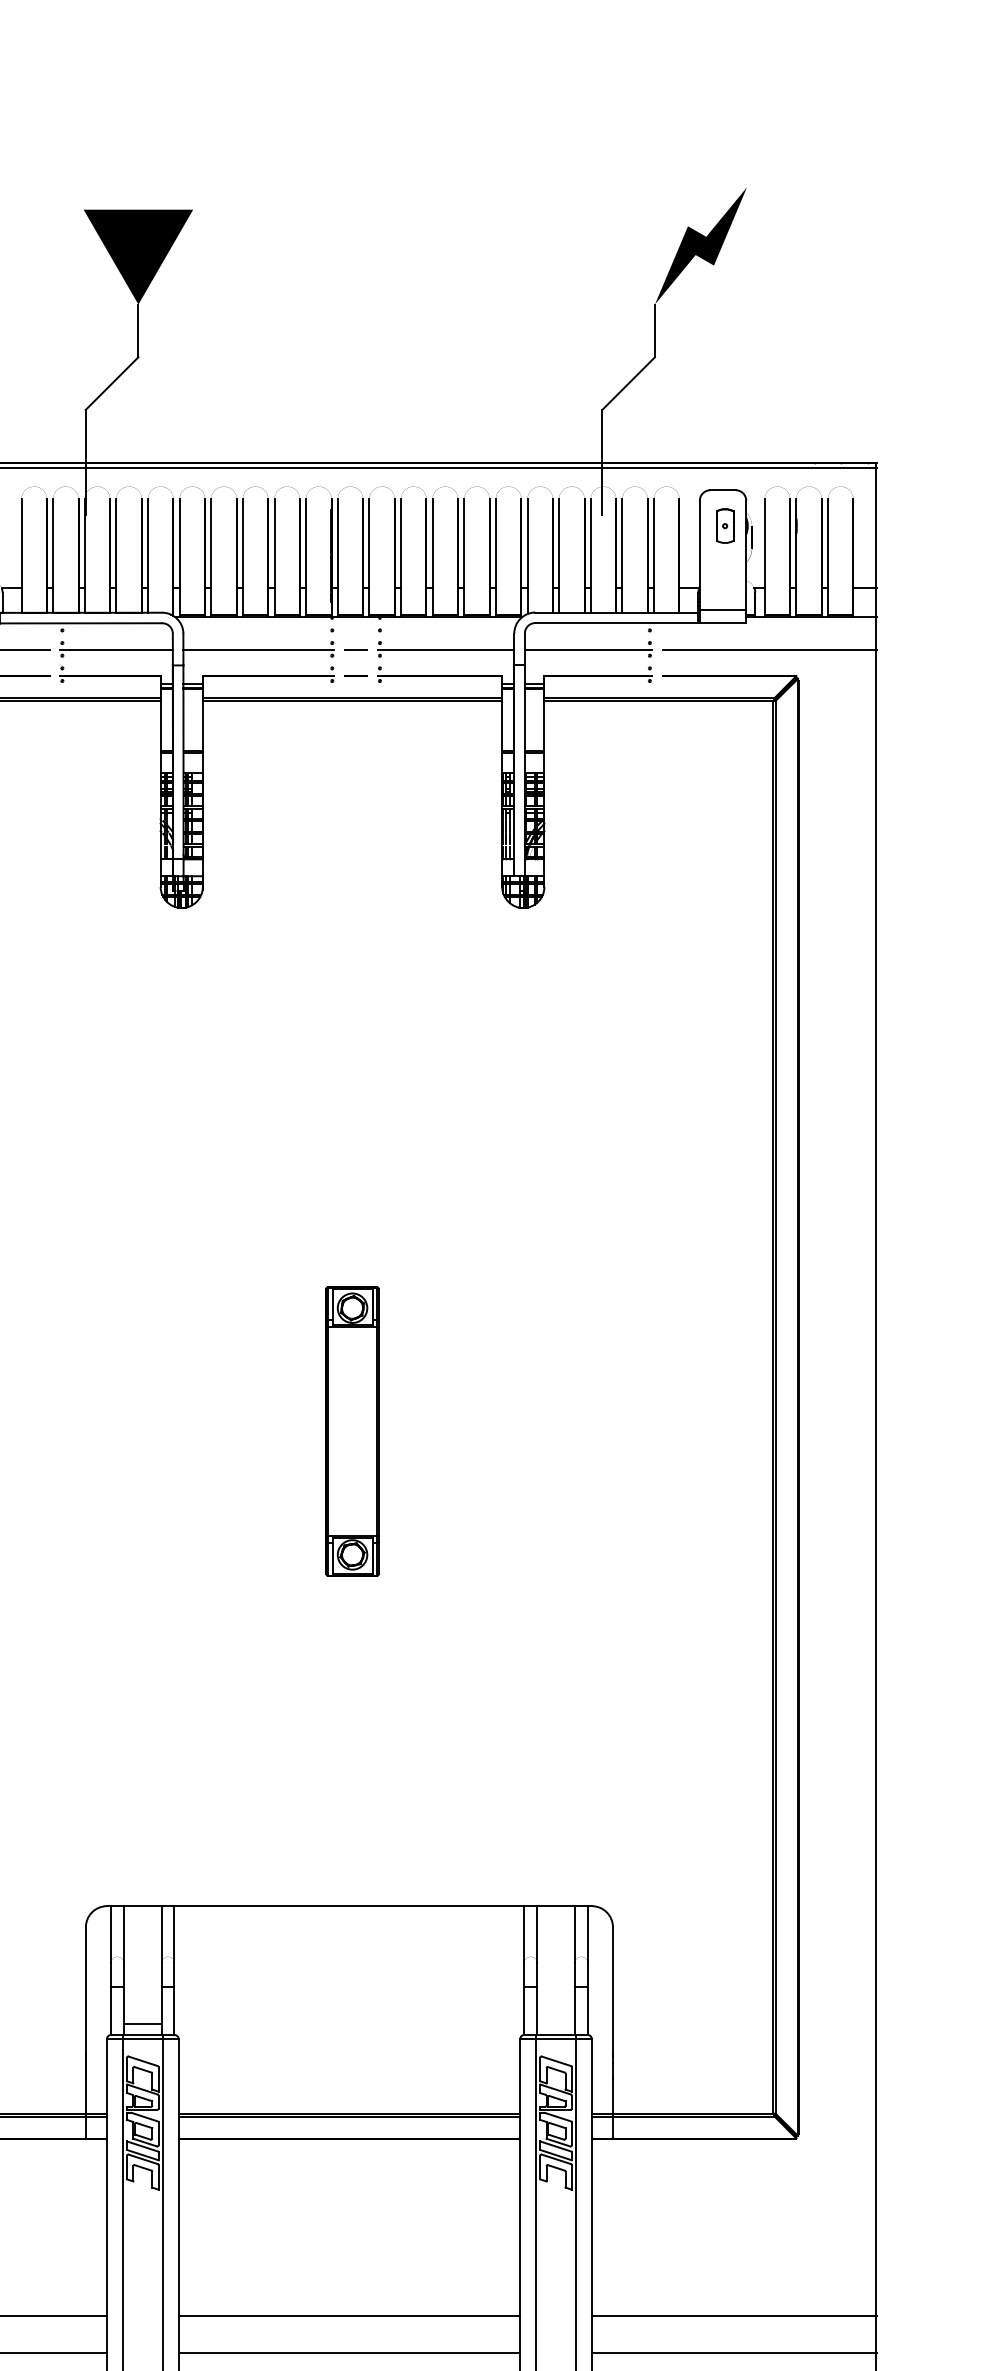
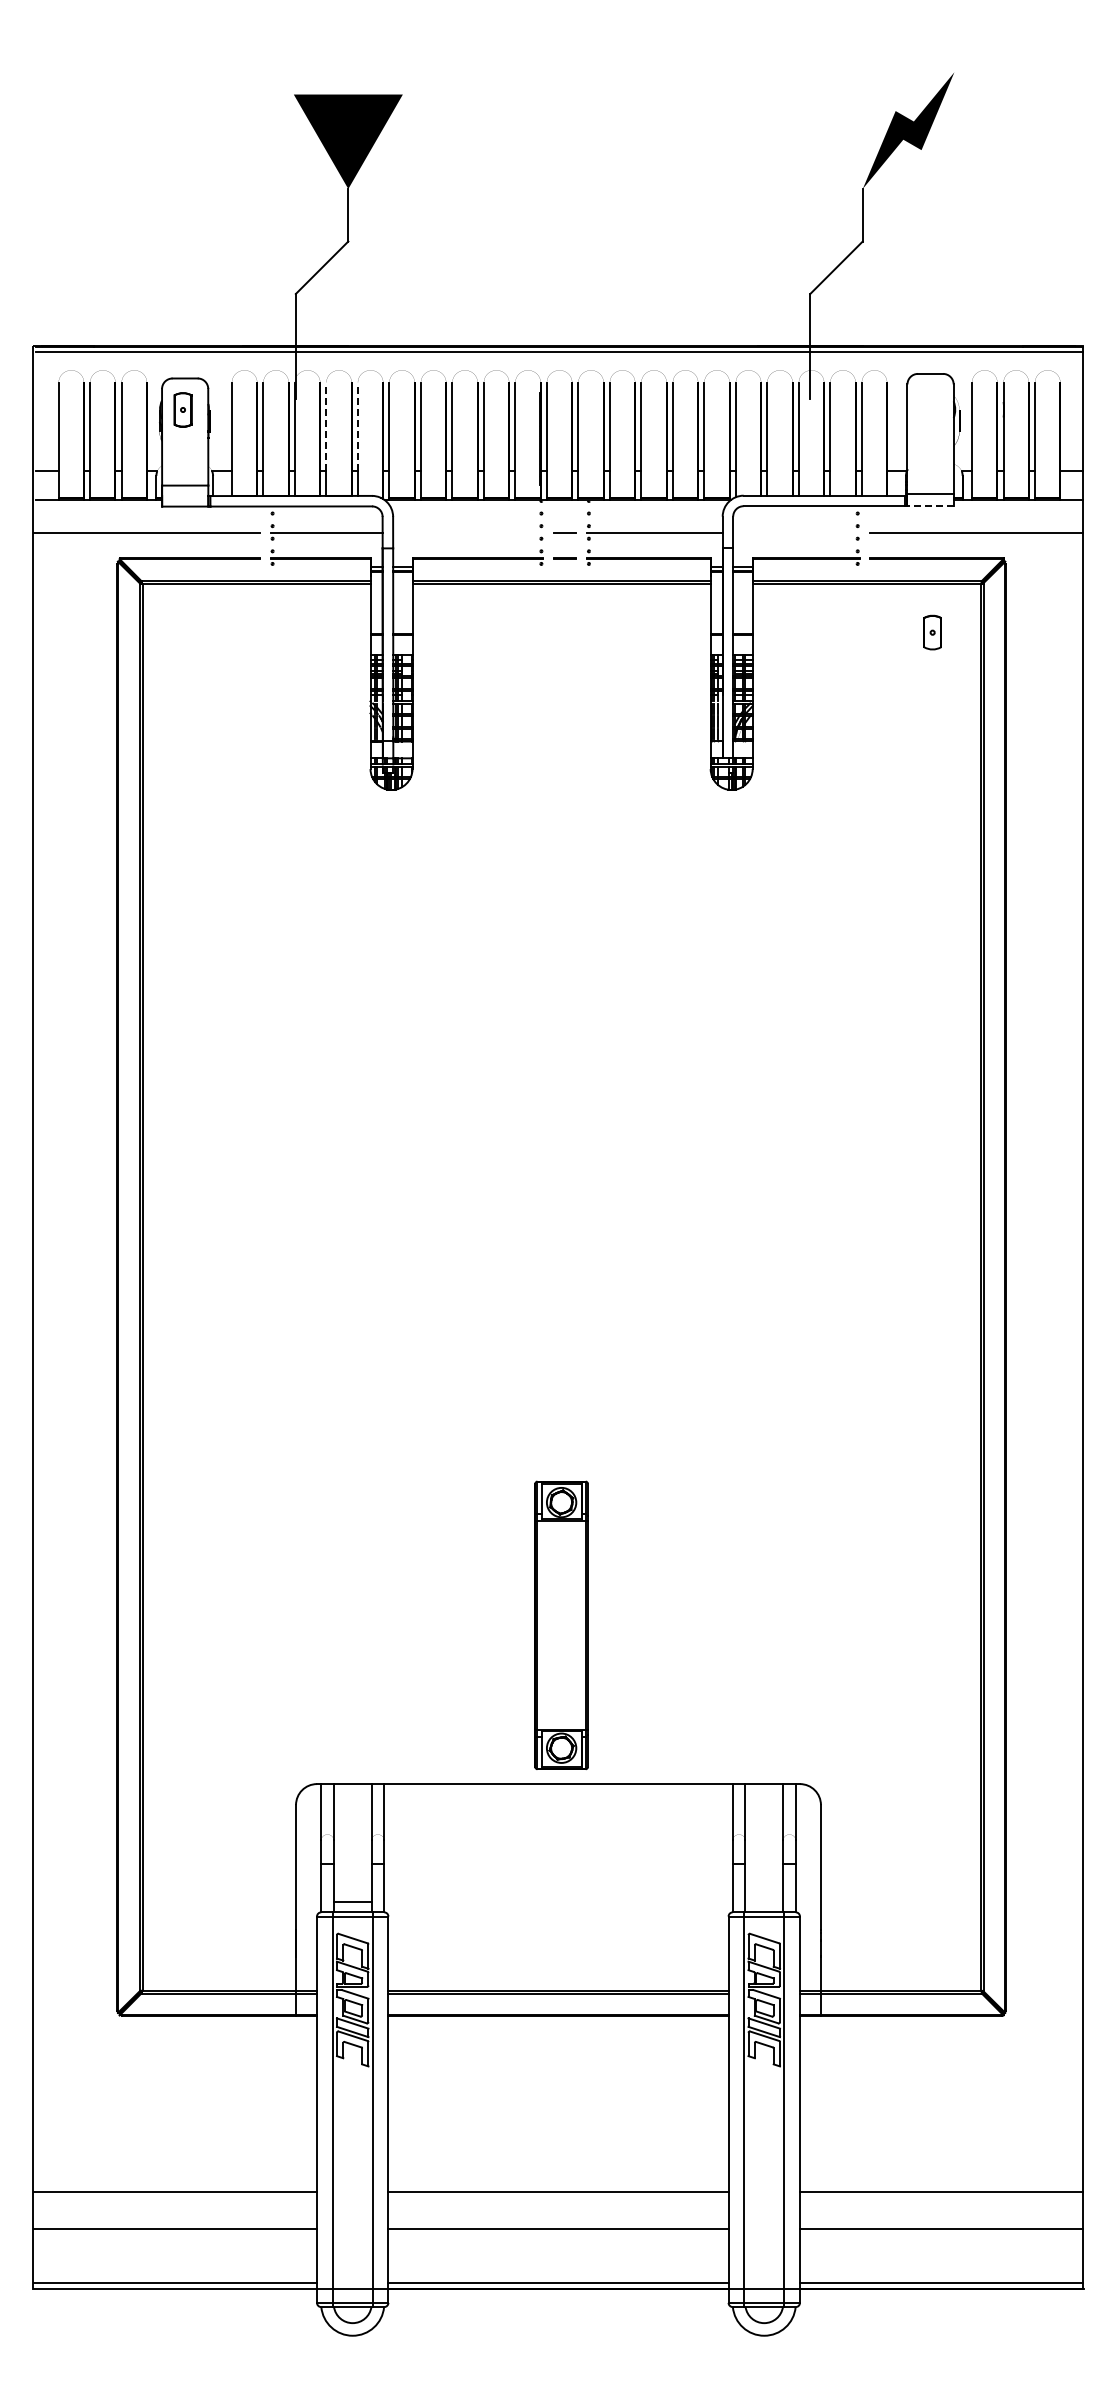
part: (724, 525) -> (932, 632), moved
line: (116, 543) -> (326, 426), solid -> dashed
line: (147, 543) -> (357, 426), solid -> dashed
line: (722, 623) -> (930, 506), solid -> dashed
line: (259, 649) -> (468, 532), removed
line: (588, 649) -> (796, 532), removed
part: (352, 1431) -> (561, 1625), moved

